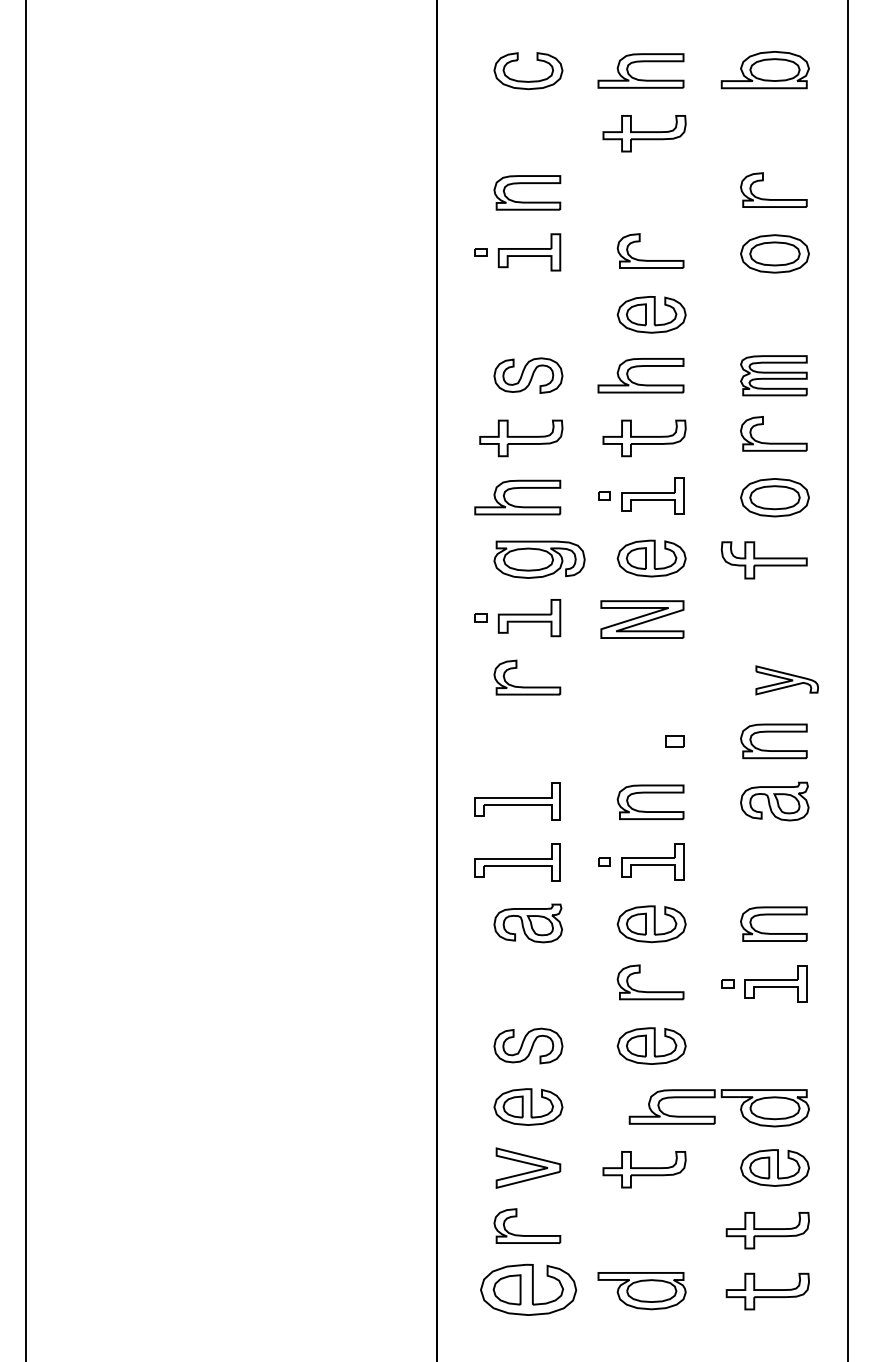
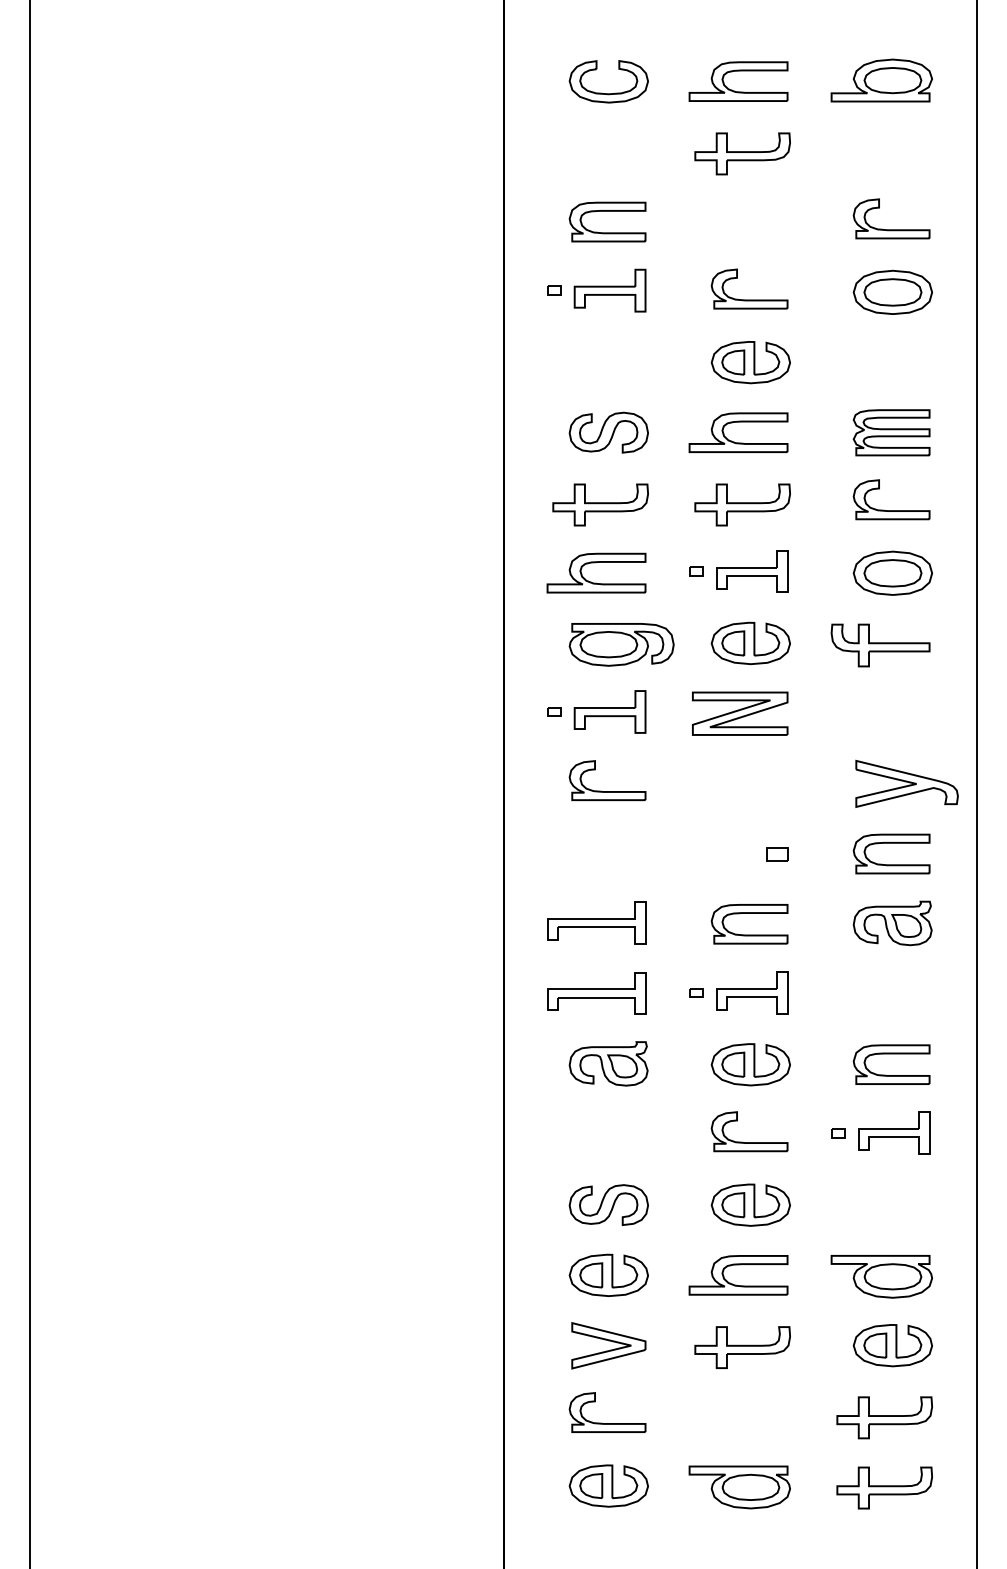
part: (786, 680) -> (906, 783), size x1.43
part: (670, 1114) -> (736, 1284), moved
part: (528, 1289) -> (608, 1485), size x0.71

